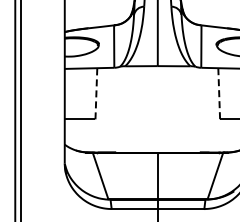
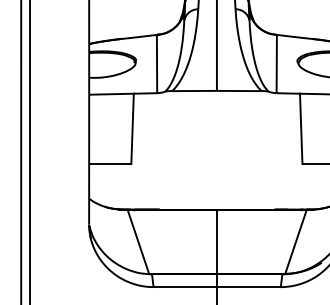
line: (96, 93) -> (132, 128), dashed -> solid
line: (219, 93) -> (301, 128), dashed -> solid

